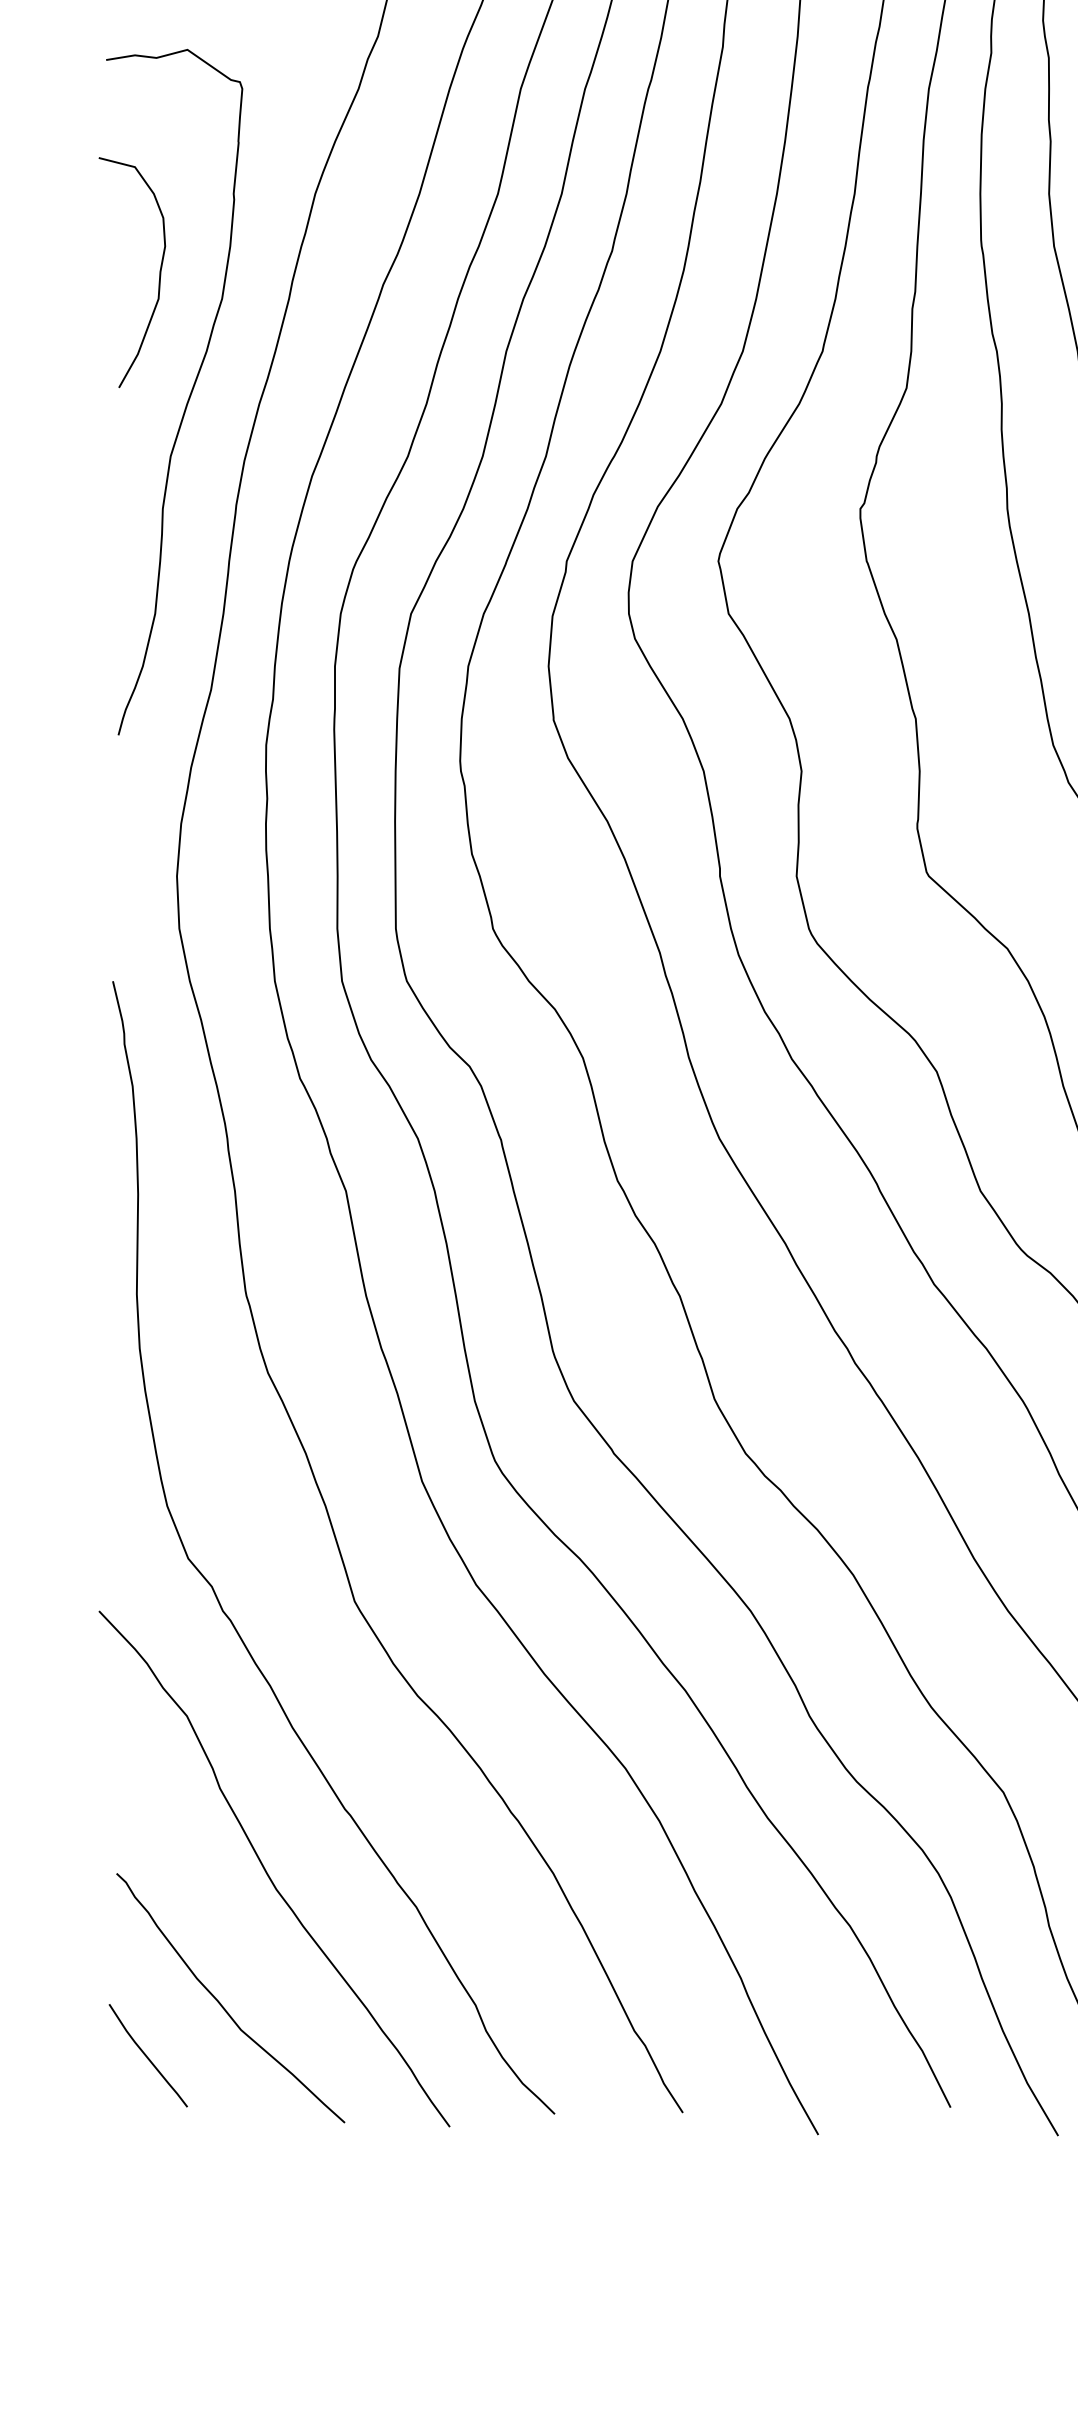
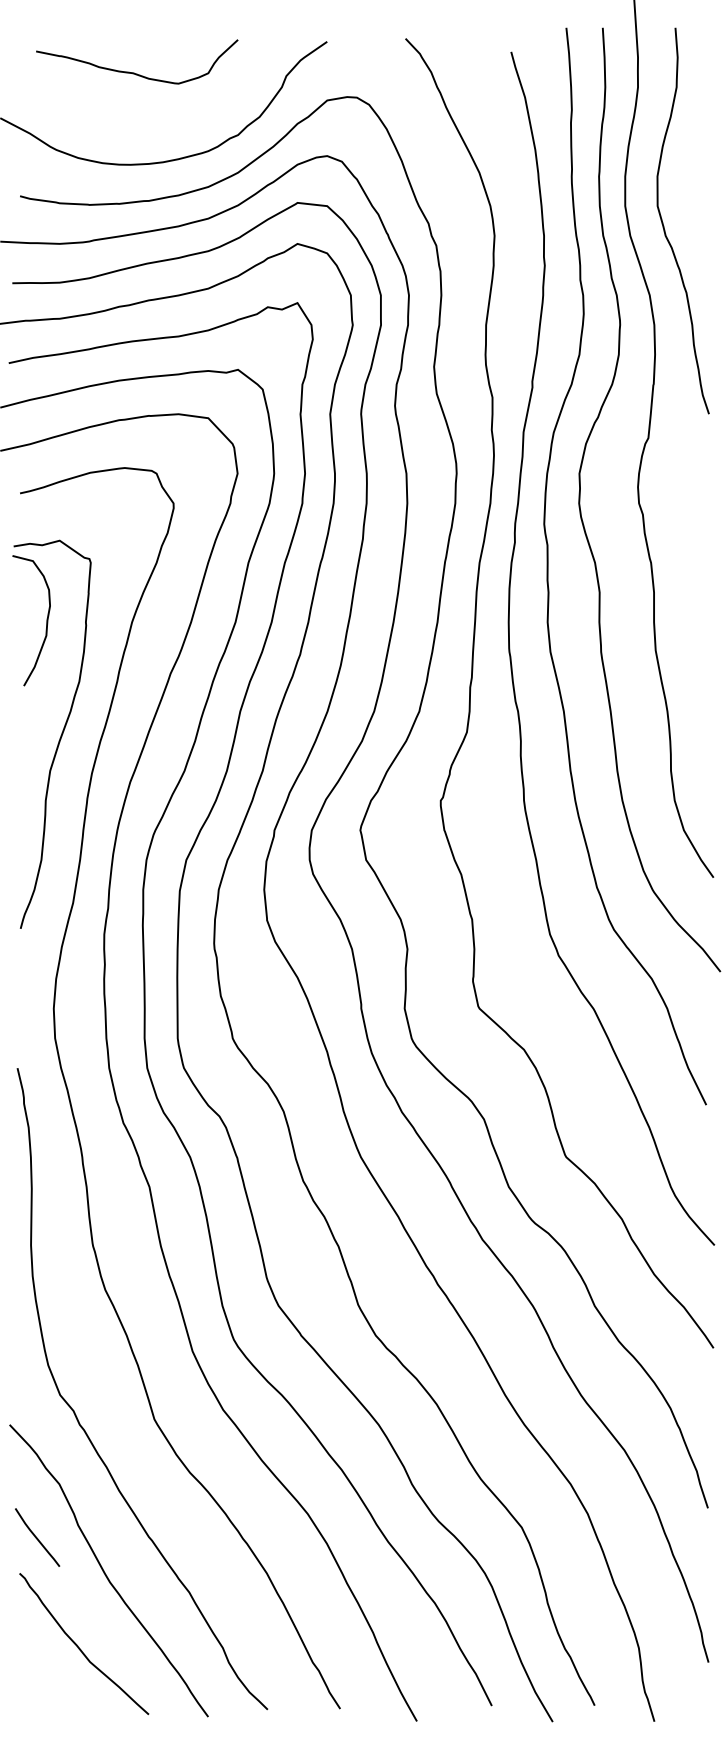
curve: (158, 271) -> (46, 620), moved
curve: (148, 2055) -> (37, 1537), moved

